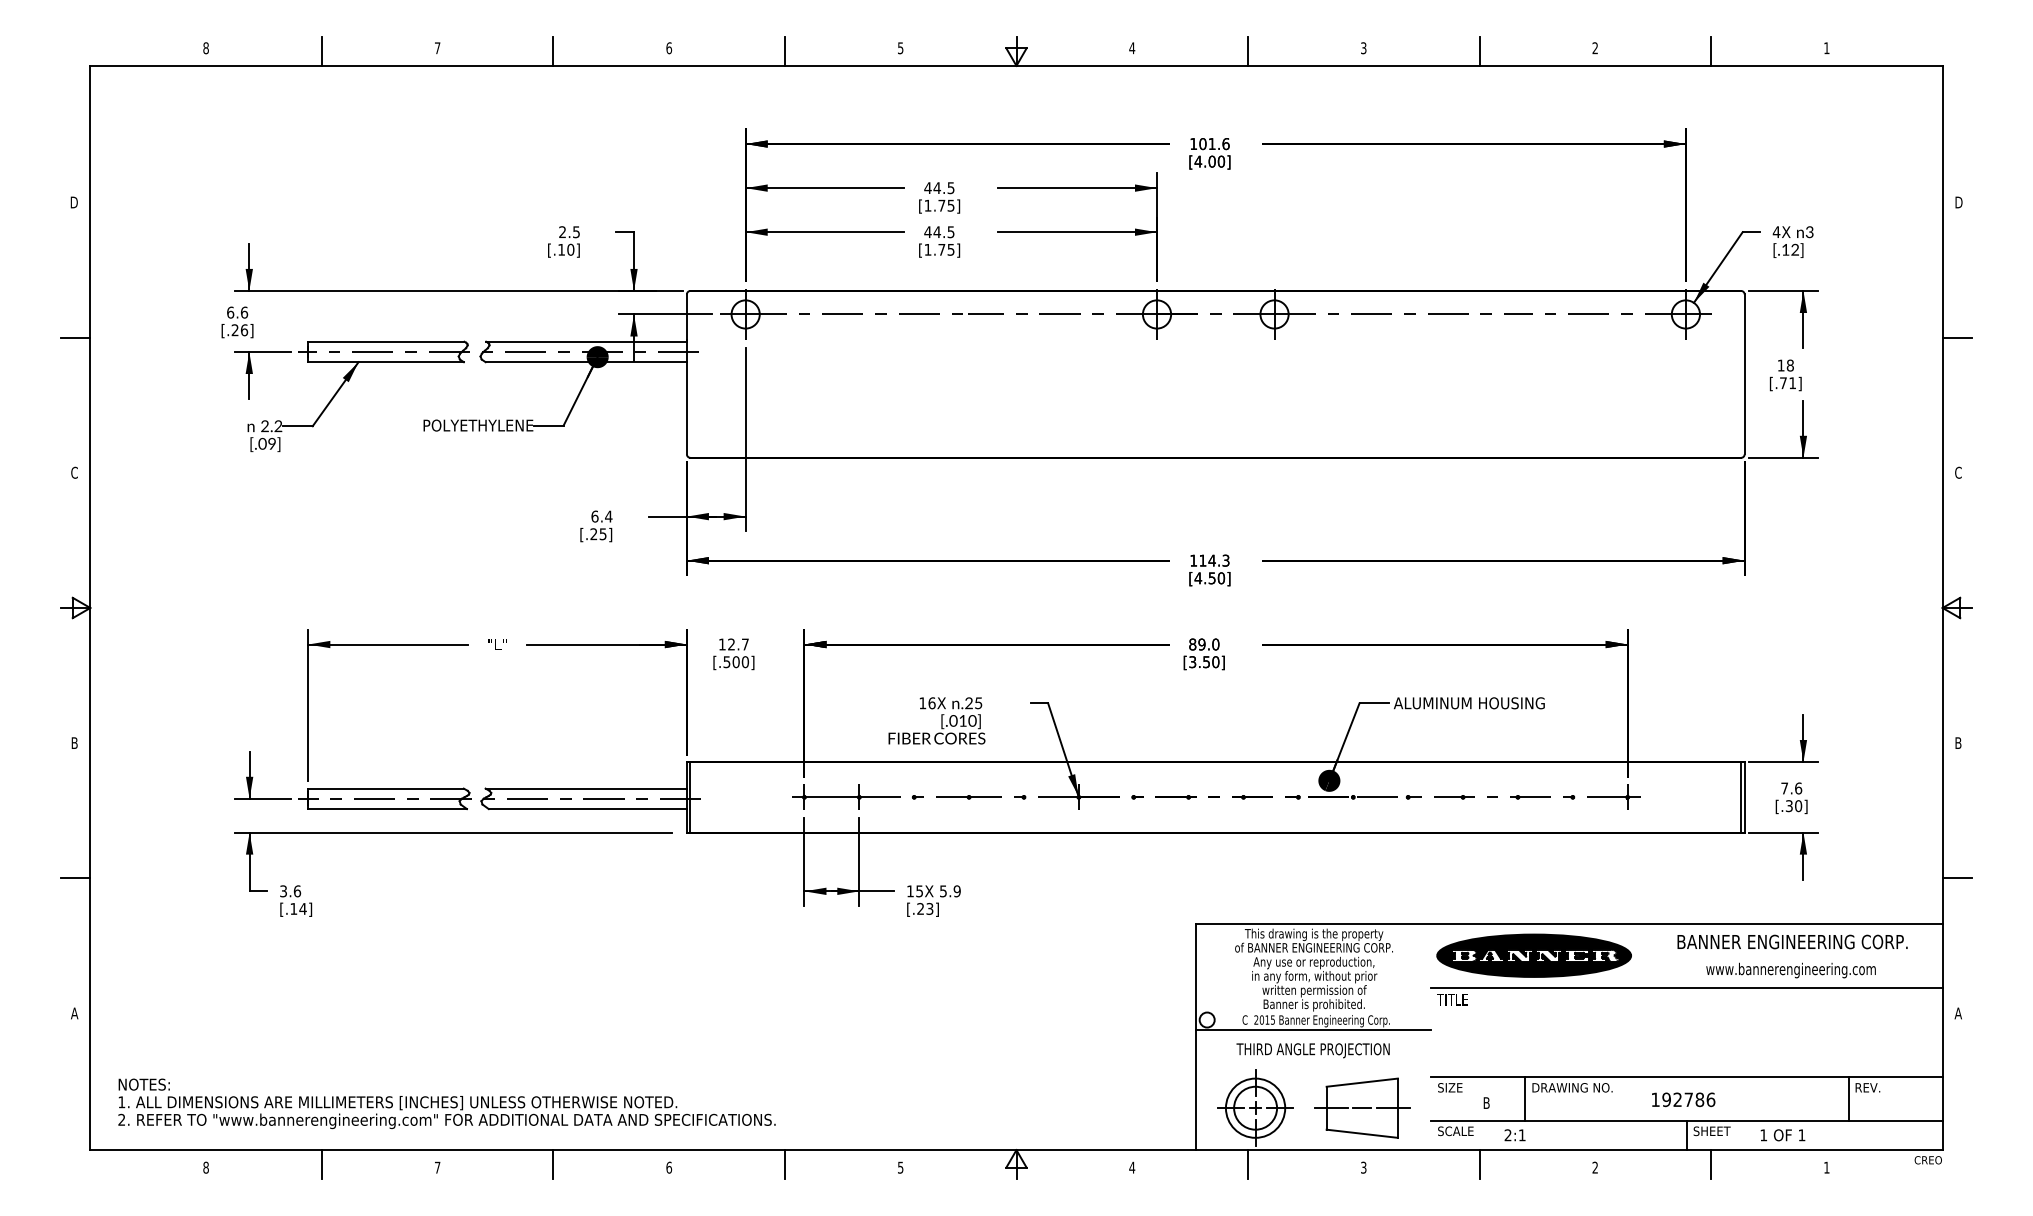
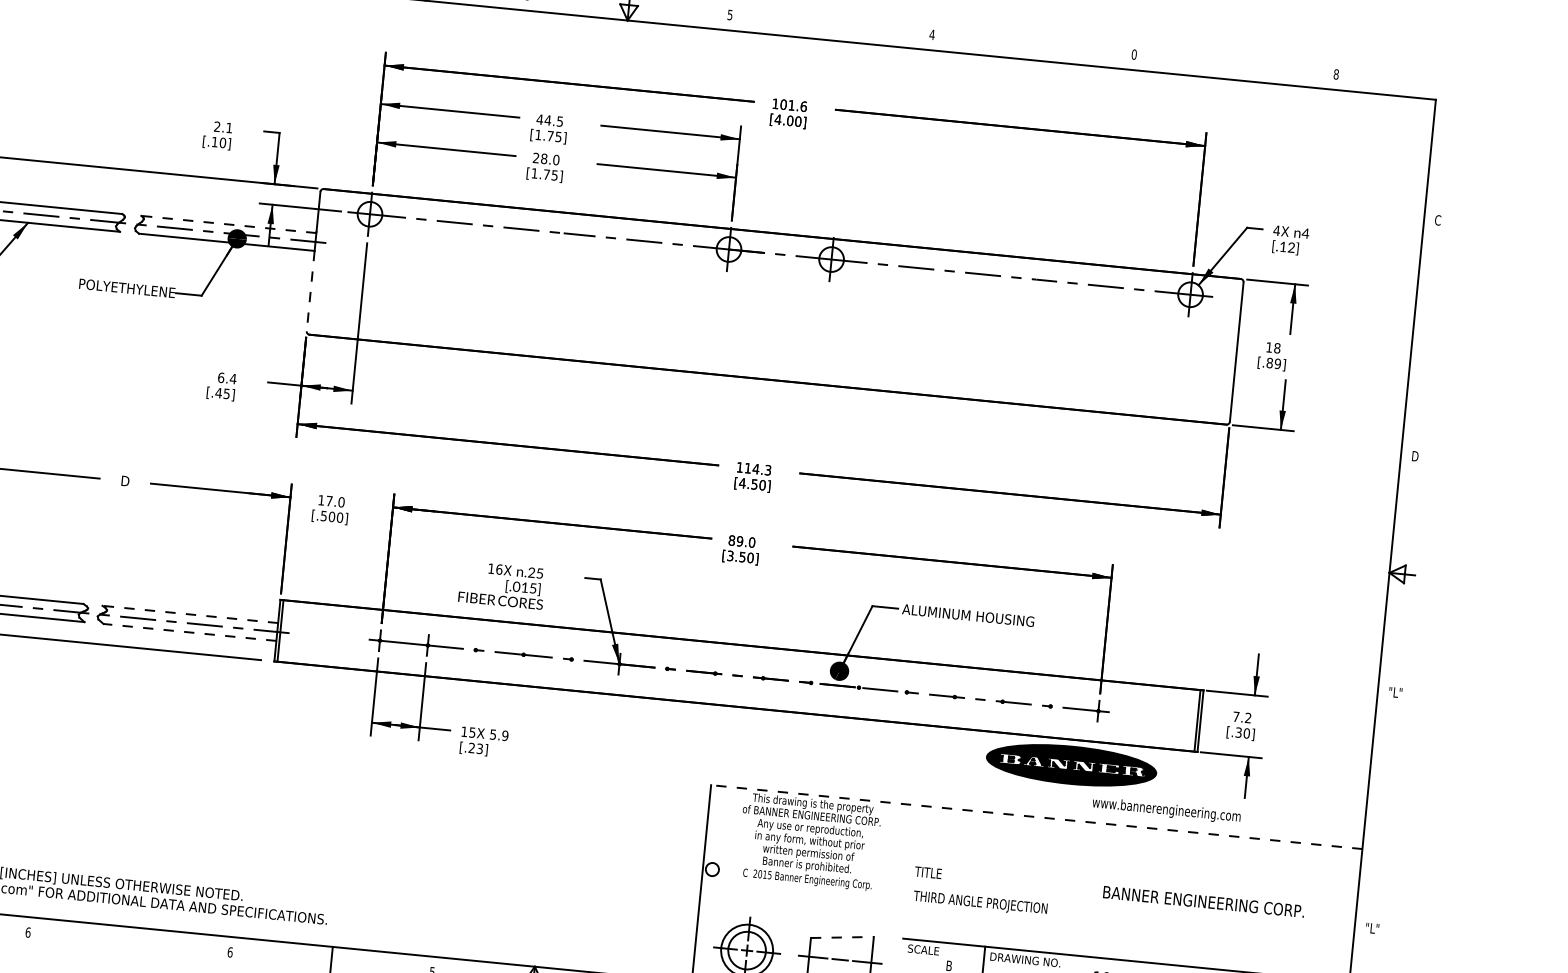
text: (1132, 48) -> (730, 15), 4 -> 5
text: (1363, 48) -> (931, 35), 3 -> 4
text: (1595, 48) -> (1134, 54), 2 -> 0
text: (1826, 48) -> (1336, 74), 1 -> 8
line: (1248, 50) -> (831, 26), removed
line: (1479, 50) -> (1033, 46), removed
line: (1711, 50) -> (1235, 66), removed
text: (1958, 202) -> (1438, 220), D -> C
text: (576, 232) -> (229, 128), 2.5 -> 2.1
text: (939, 232) -> (546, 159), 44.5 -> 28.0
text: (1809, 232) -> (1305, 233), 3 -> 4
line: (1957, 337) -> (1425, 338), removed
line: (586, 341) -> (228, 224), solid -> dashed
text: (1788, 383) -> (1274, 363), [.71] -> [.89]
line: (686, 408) -> (310, 291), solid -> dashed
text: (1958, 472) -> (1414, 455), C -> D
text: (593, 534) -> (218, 393), [.25] -> [.45]
text: (497, 644) -> (125, 481), "L" -> D
text: (738, 644) -> (335, 501), 12.7 -> 17.0
text: (972, 720) -> (533, 588), [.010] -> [.015]
text: (1962, 742) -> (1395, 691), B -> "L"
line: (586, 788) -> (190, 614), solid -> dashed
text: (1798, 788) -> (1248, 718), 7.6 -> 7.2
line: (587, 809) -> (189, 632), solid -> dashed
line: (1957, 878) -> (1379, 810), removed
line: (1568, 924) -> (1035, 817), solid -> dashed
text: (1792, 941) -> (1203, 901), moved
part: (1533, 955) -> (1070, 765), moved
text: (1790, 970) -> (1166, 810), moved
line: (1686, 987) -> (1133, 882), removed
text: (1961, 1013) -> (1371, 928), A -> "L"
line: (1313, 1030) -> (804, 887), removed
text: (1312, 1050) -> (979, 903), moved
line: (1362, 1082) -> (842, 937), solid -> dashed
text: (1459, 1087) -> (926, 950), SIZE -> SCALE
line: (553, 1164) -> (129, 939), removed
text: (437, 1167) -> (28, 932), 7 -> 6

